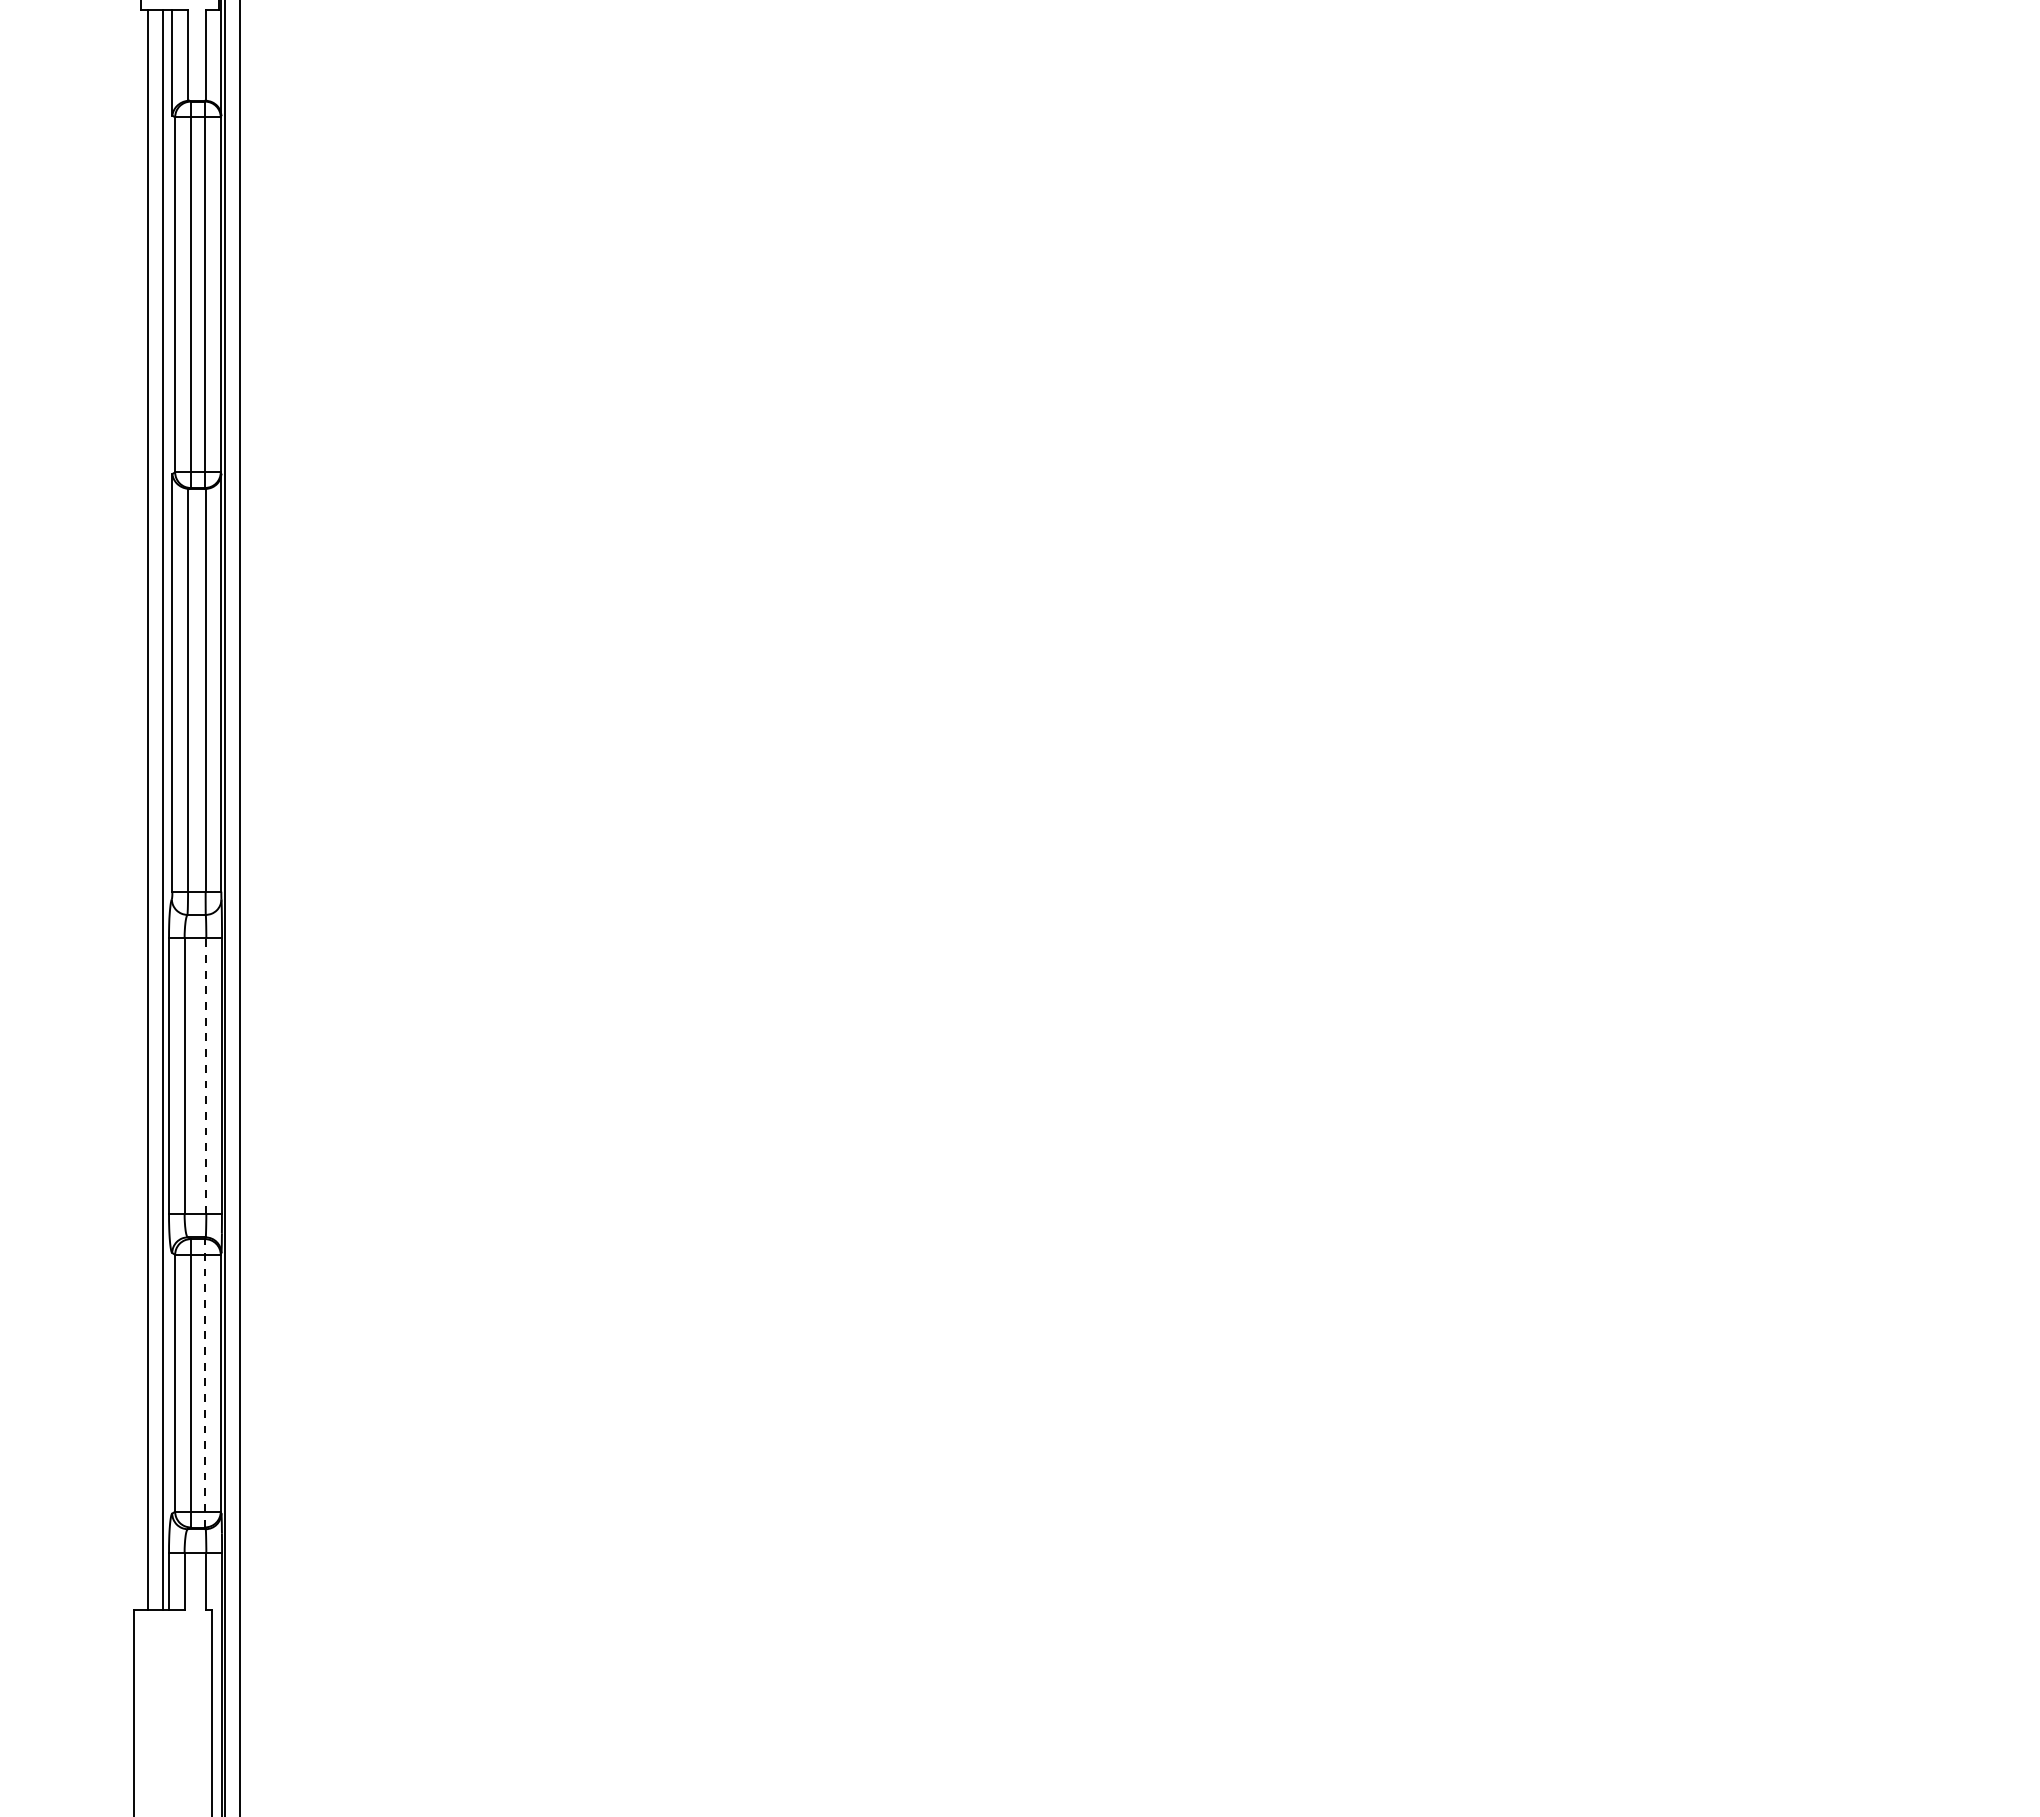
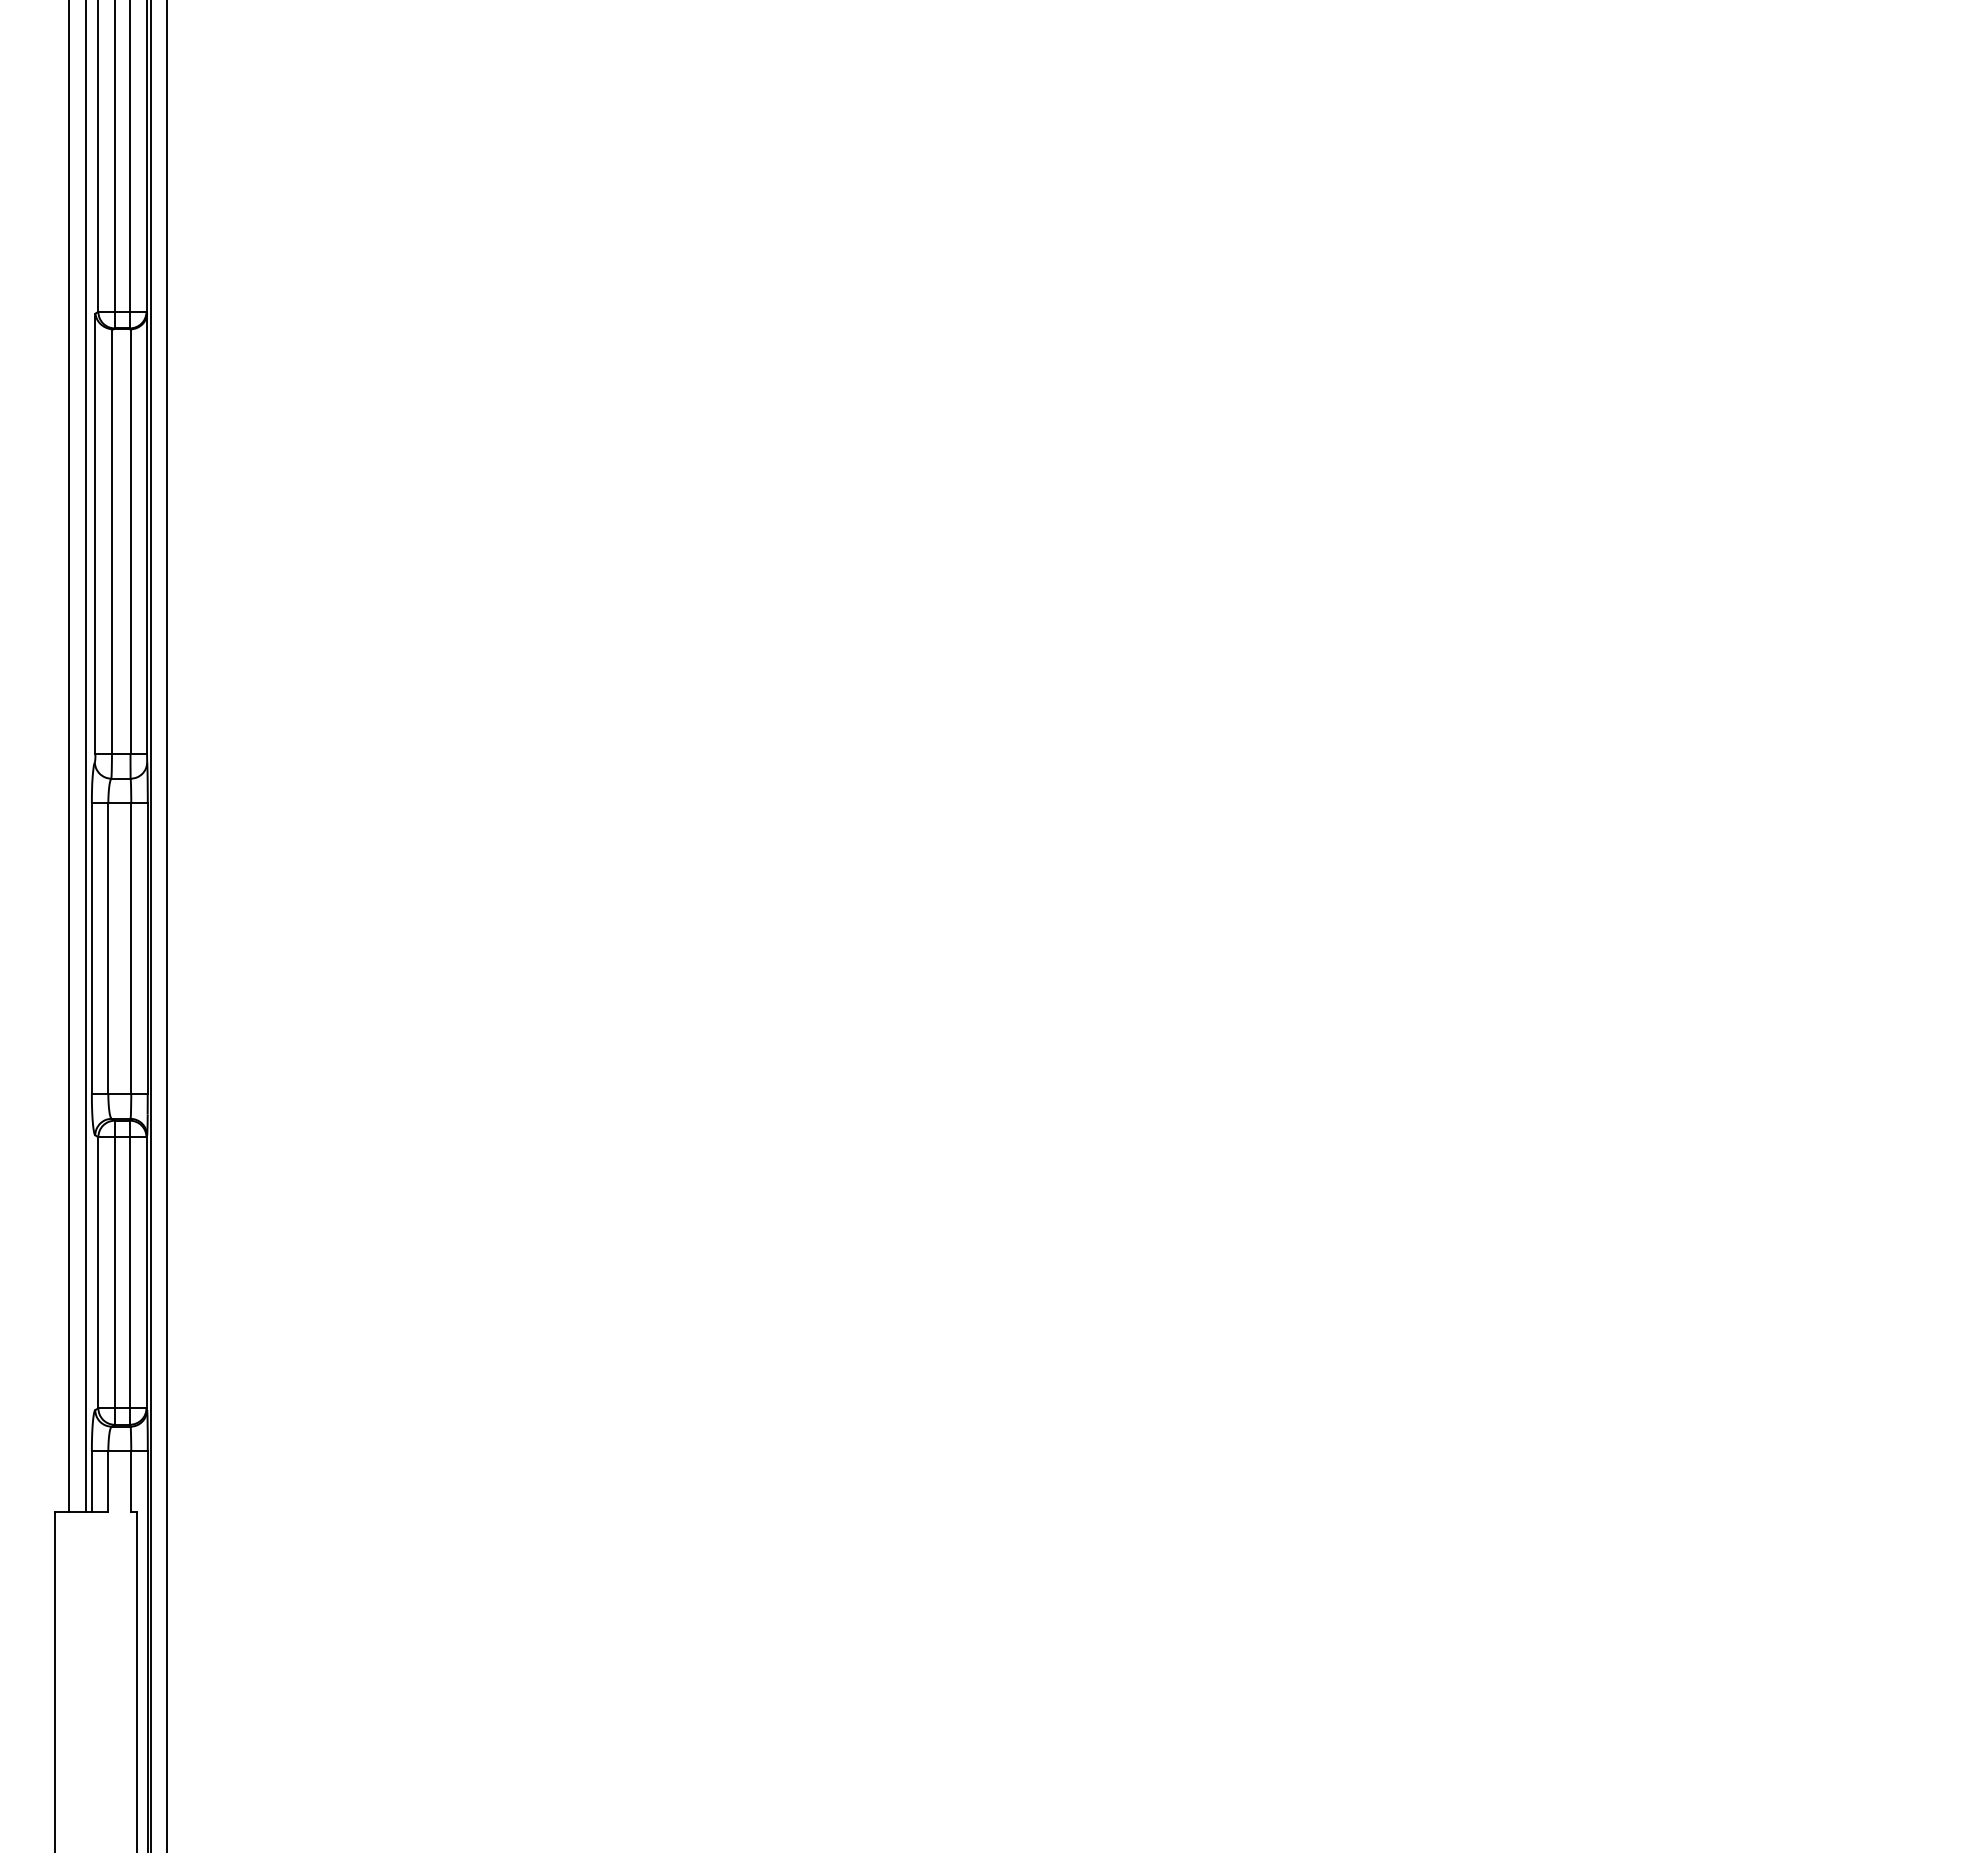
line: (206, 1075) -> (131, 948), dashed -> solid
line: (205, 1382) -> (130, 1271), dashed -> solid

